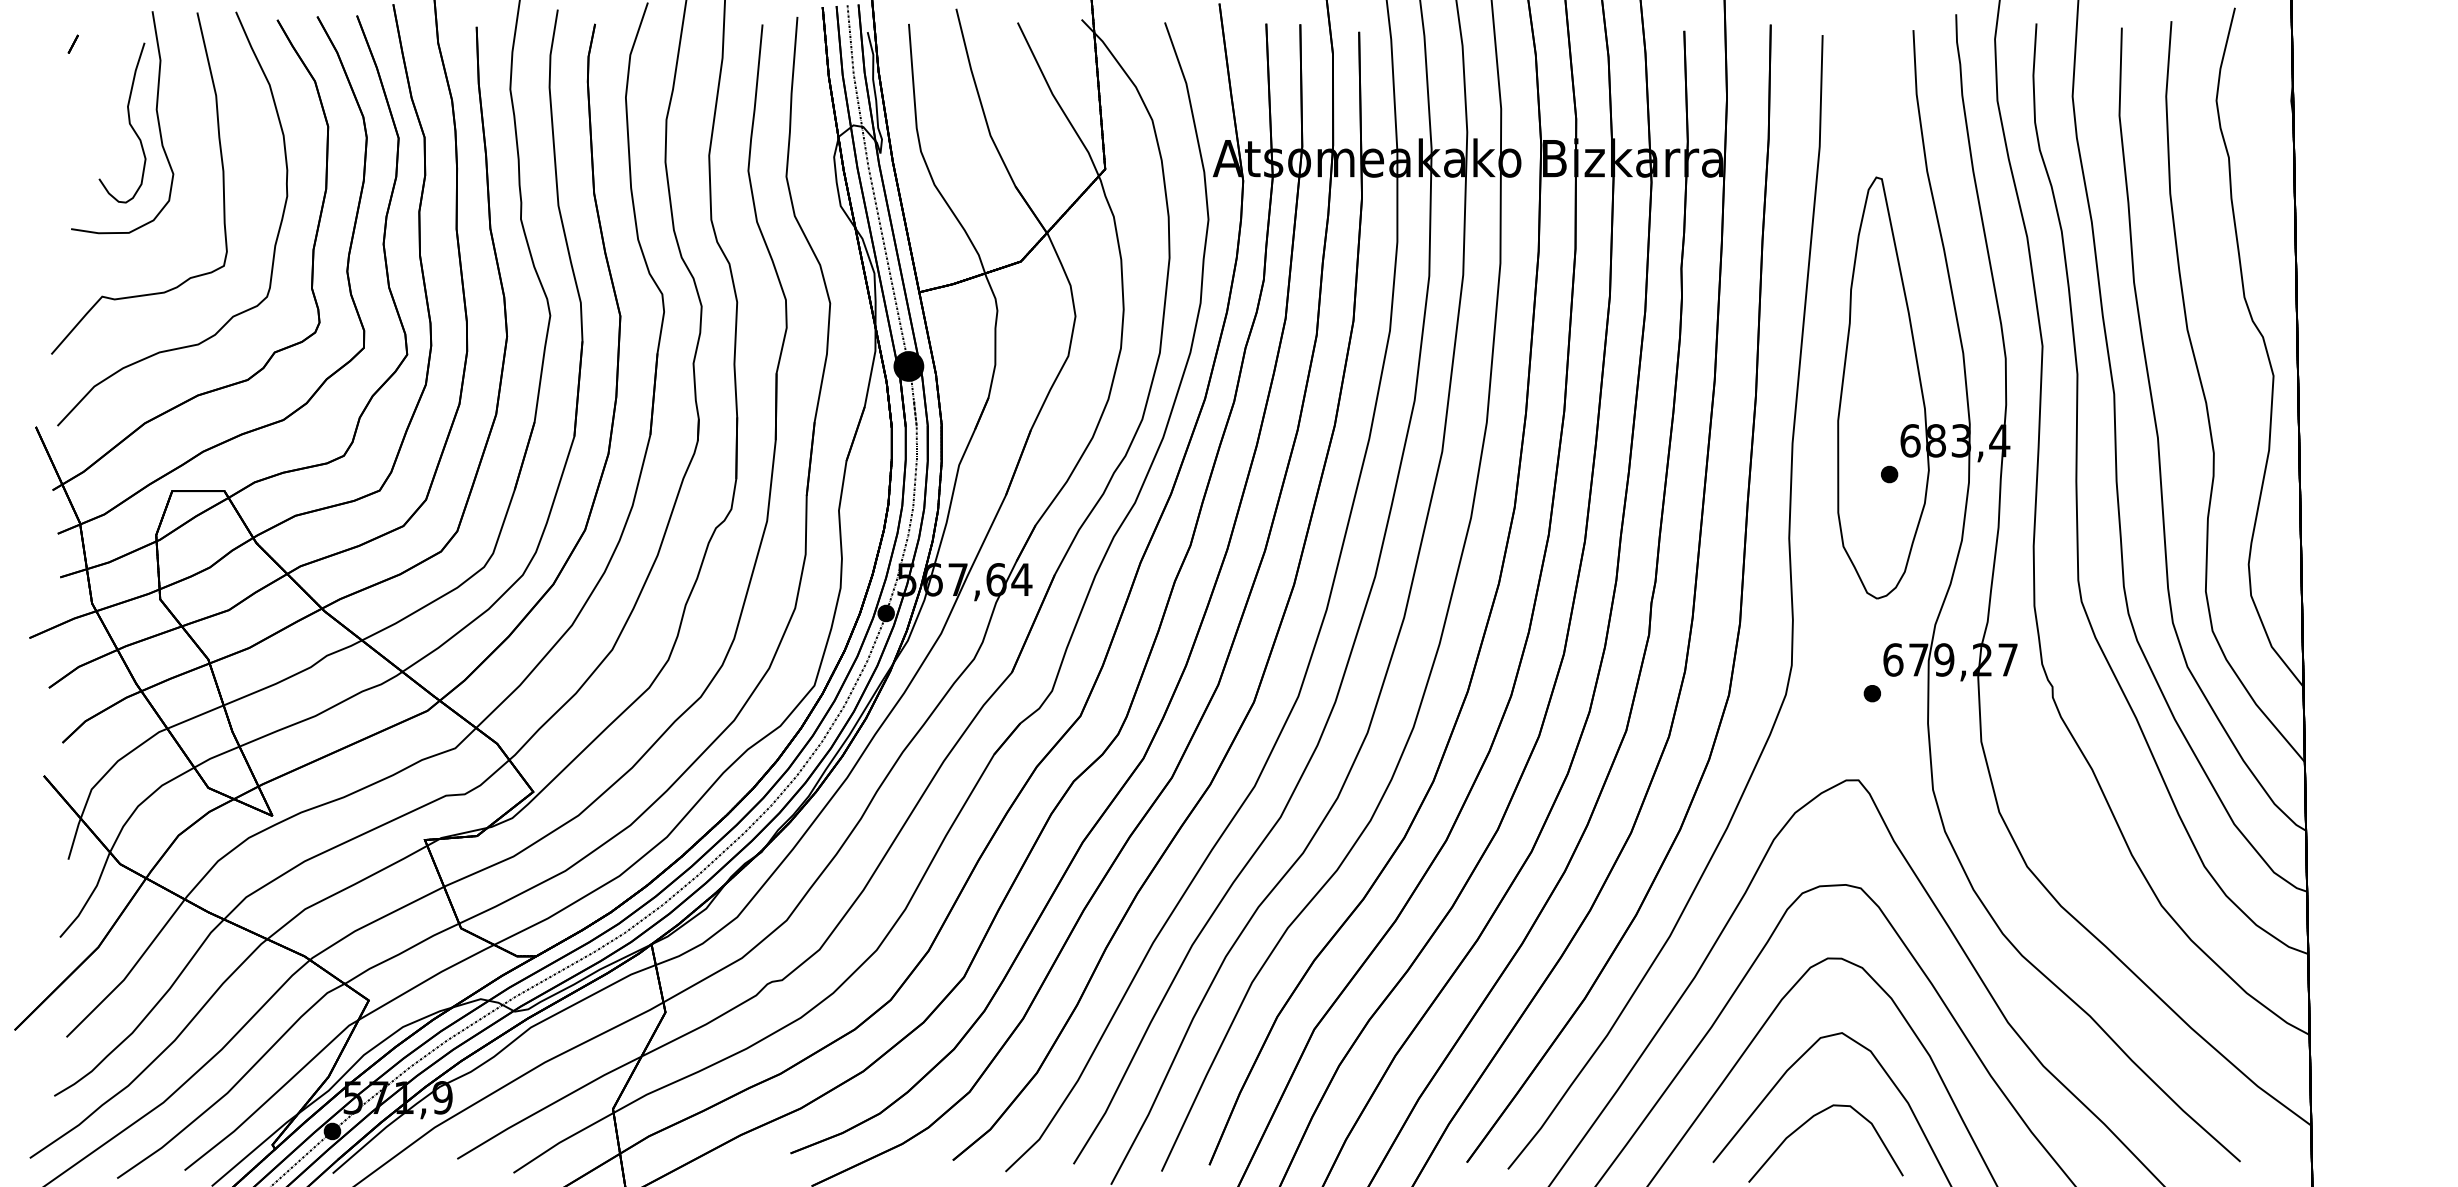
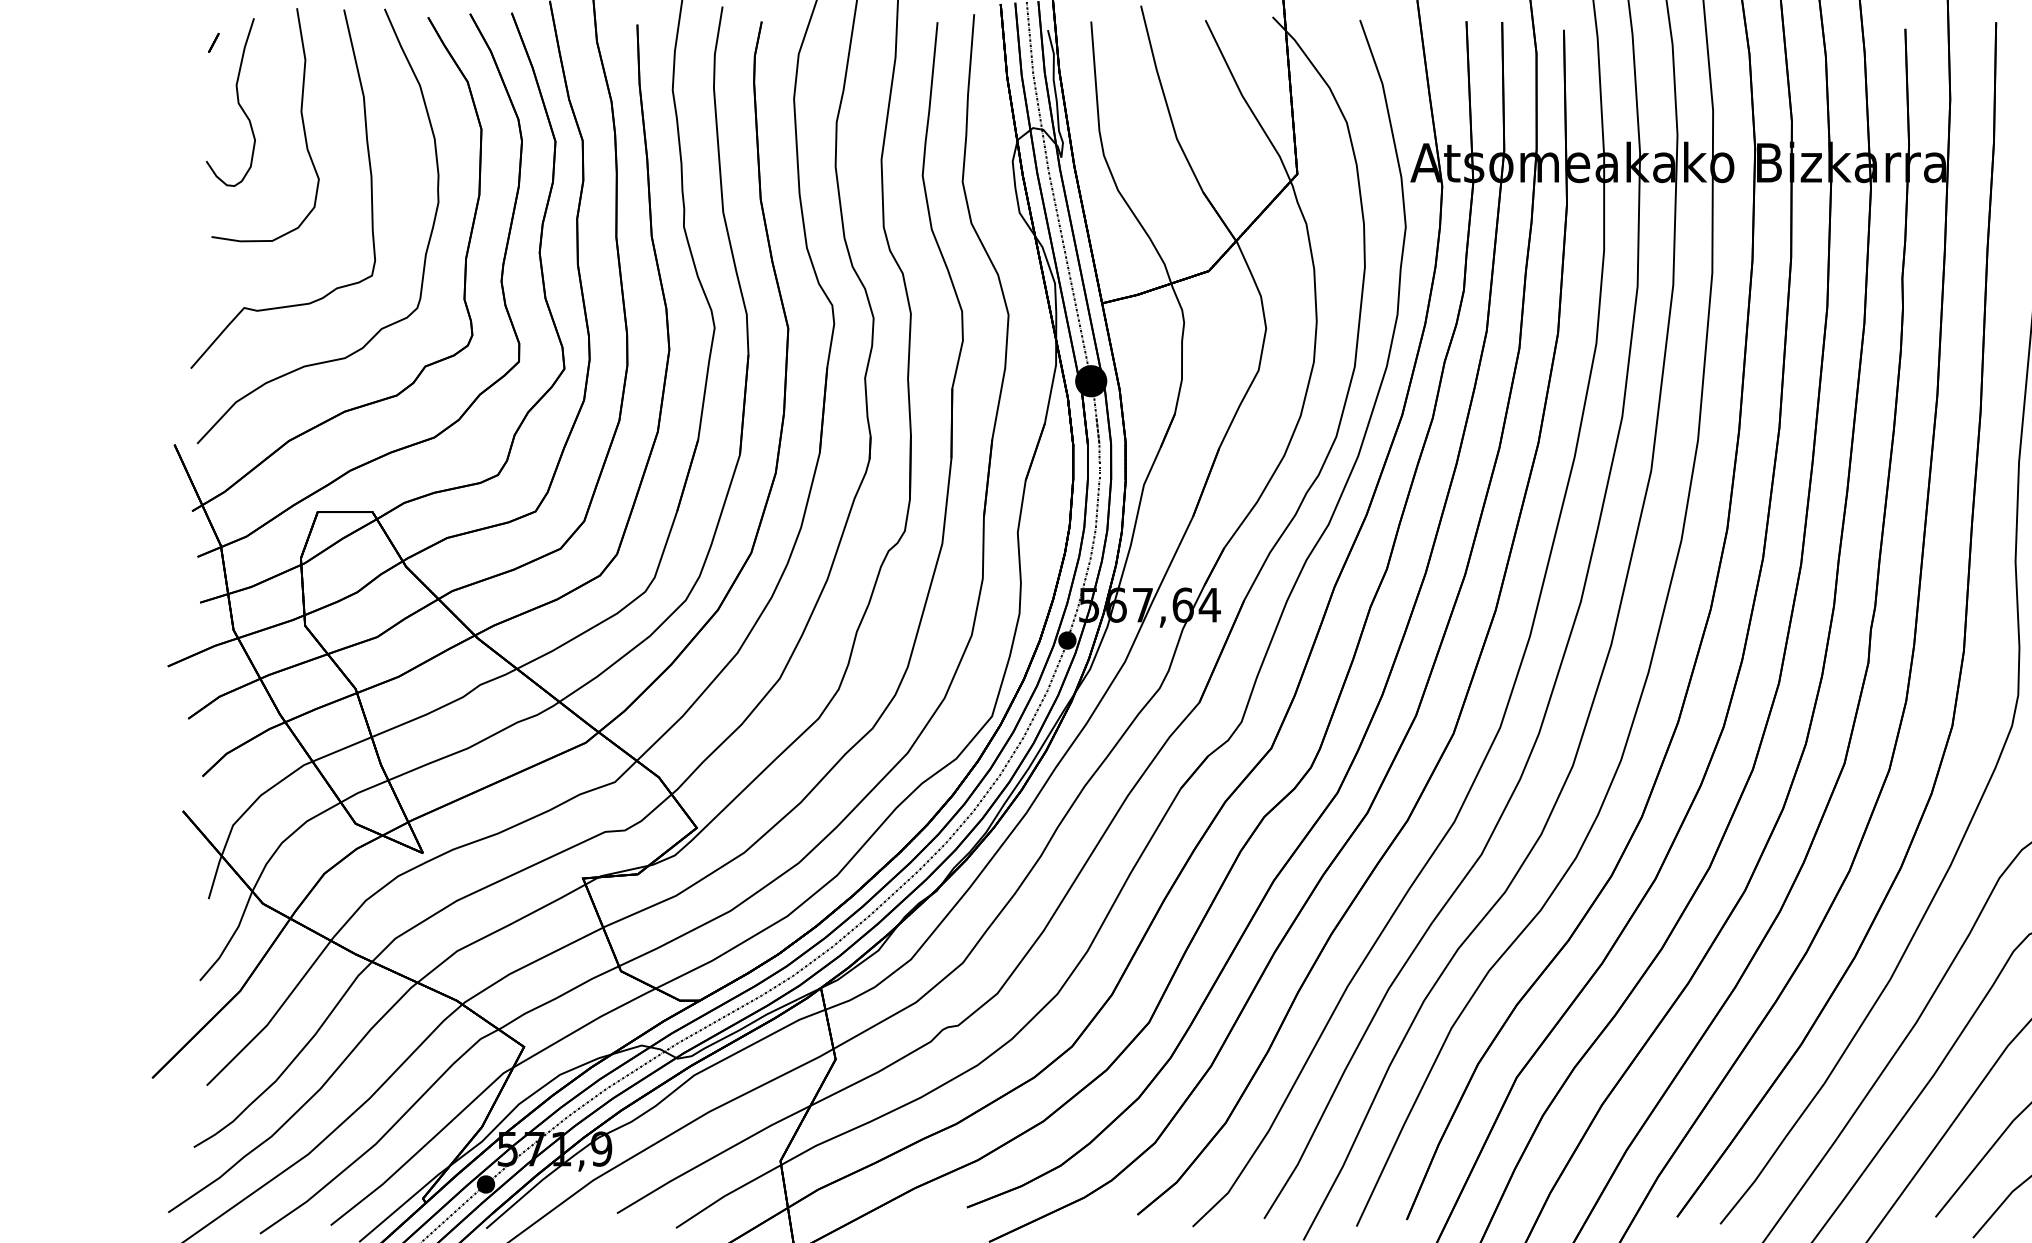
part: (122, 122) -> (230, 101), moved

